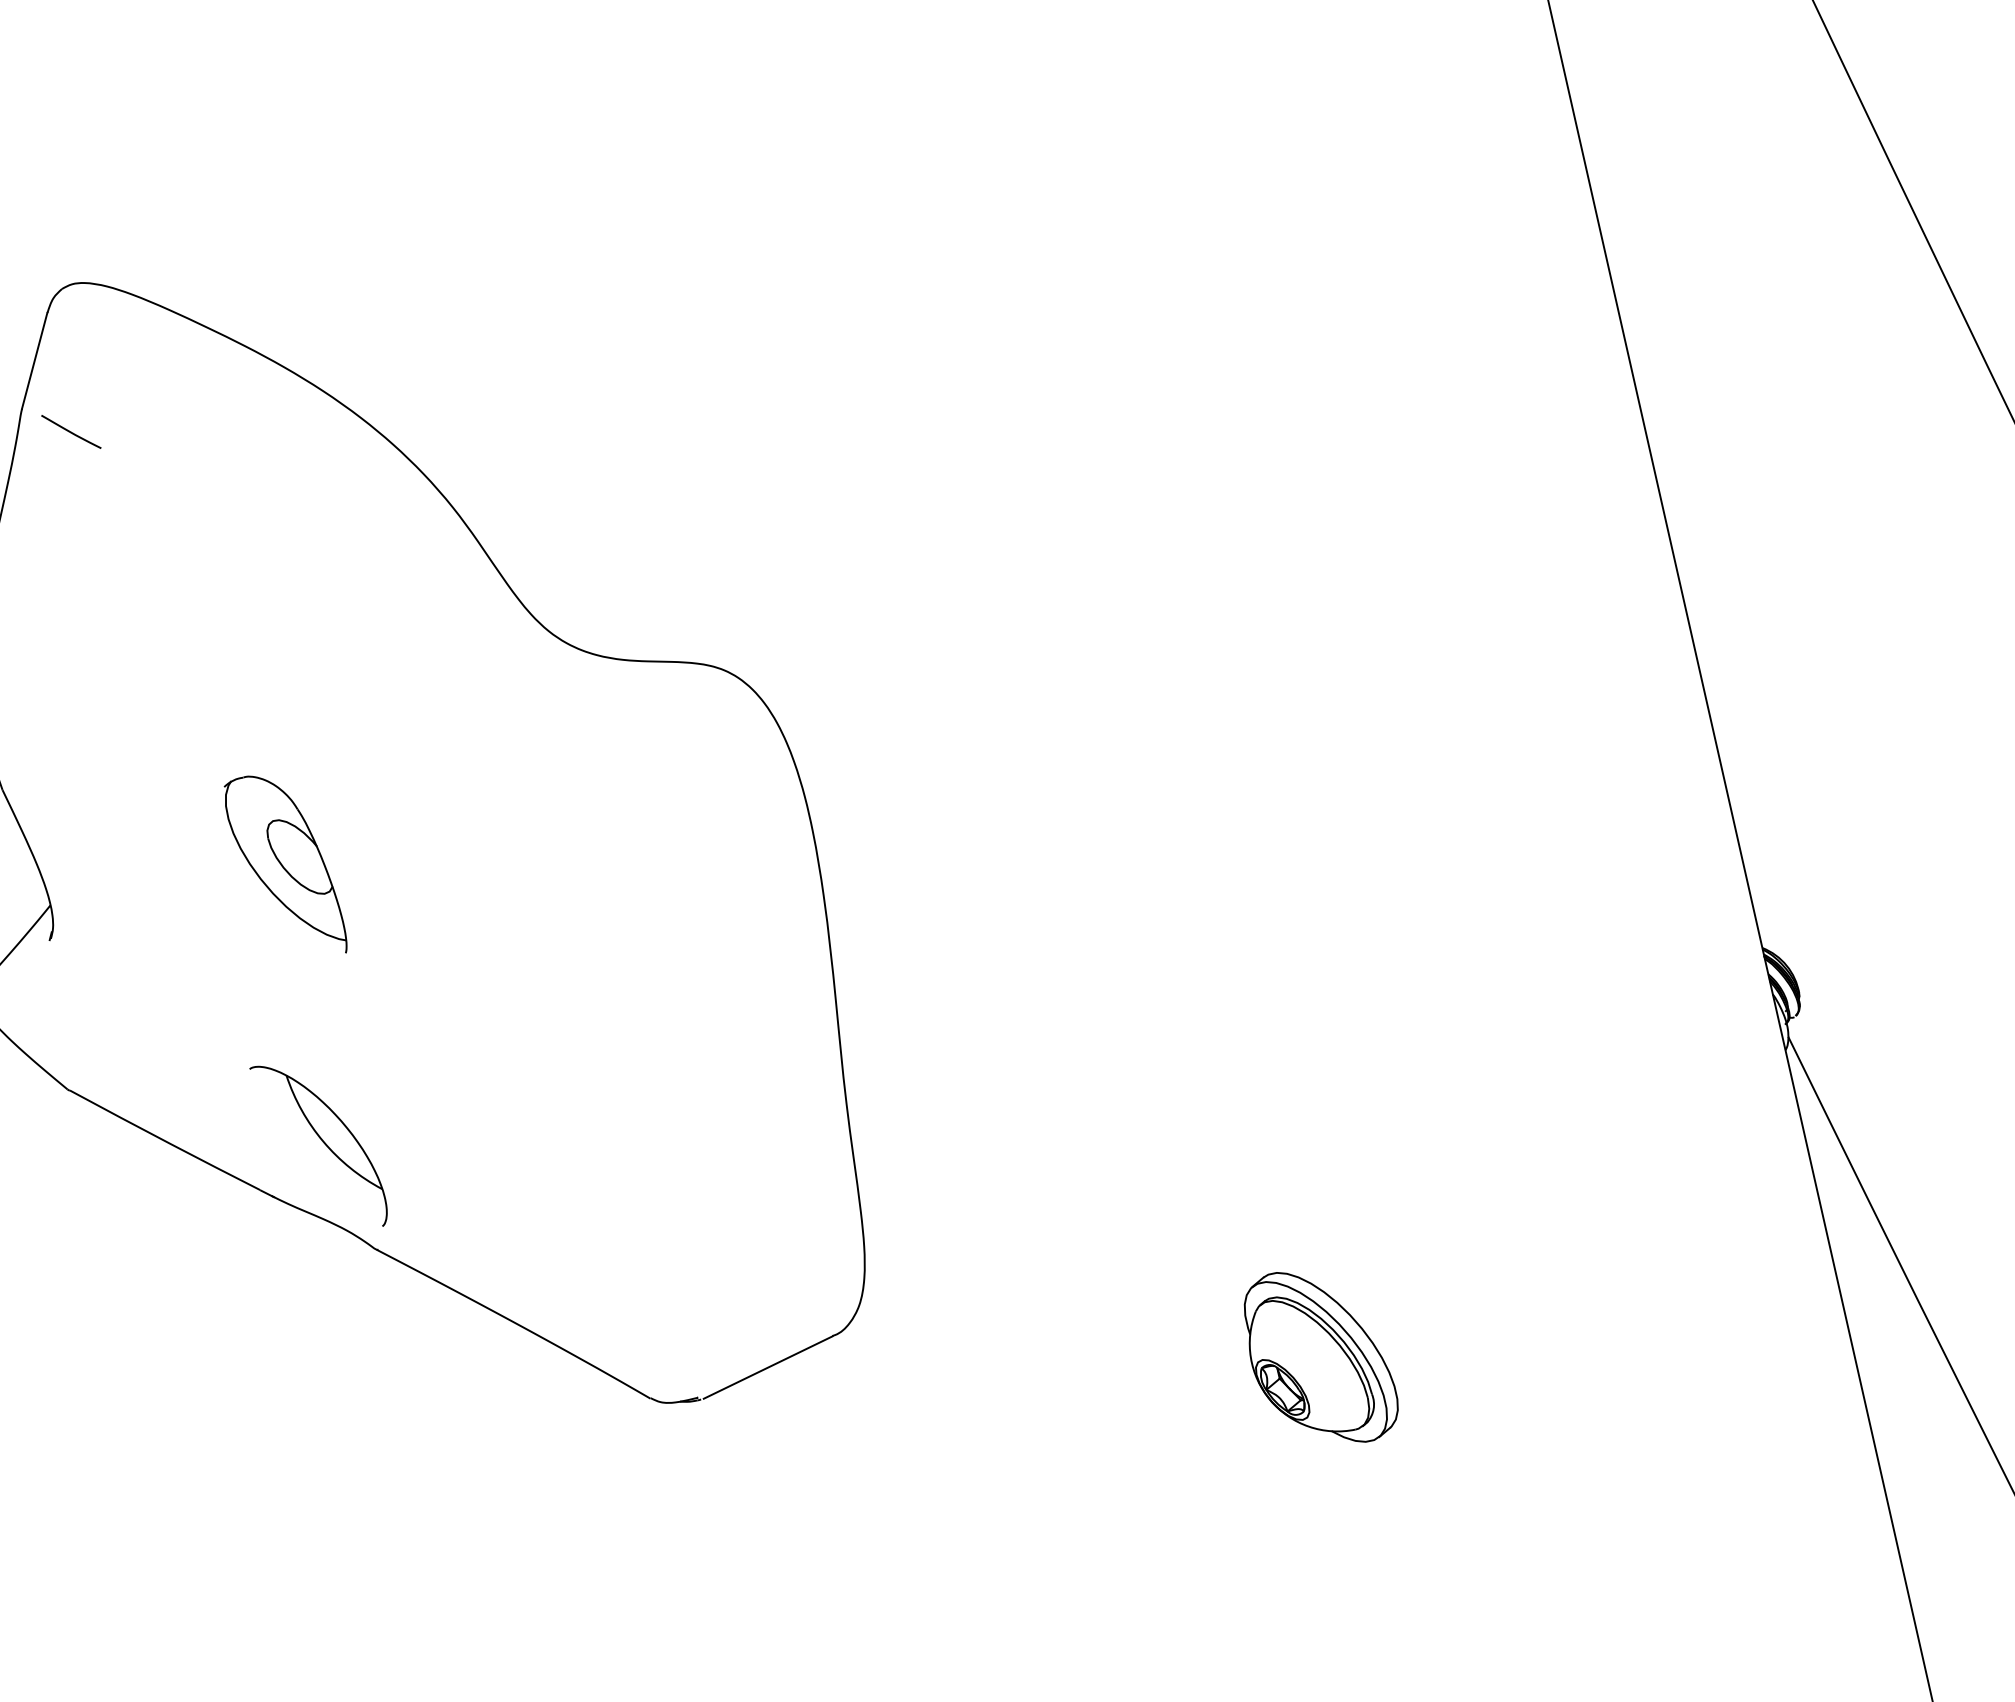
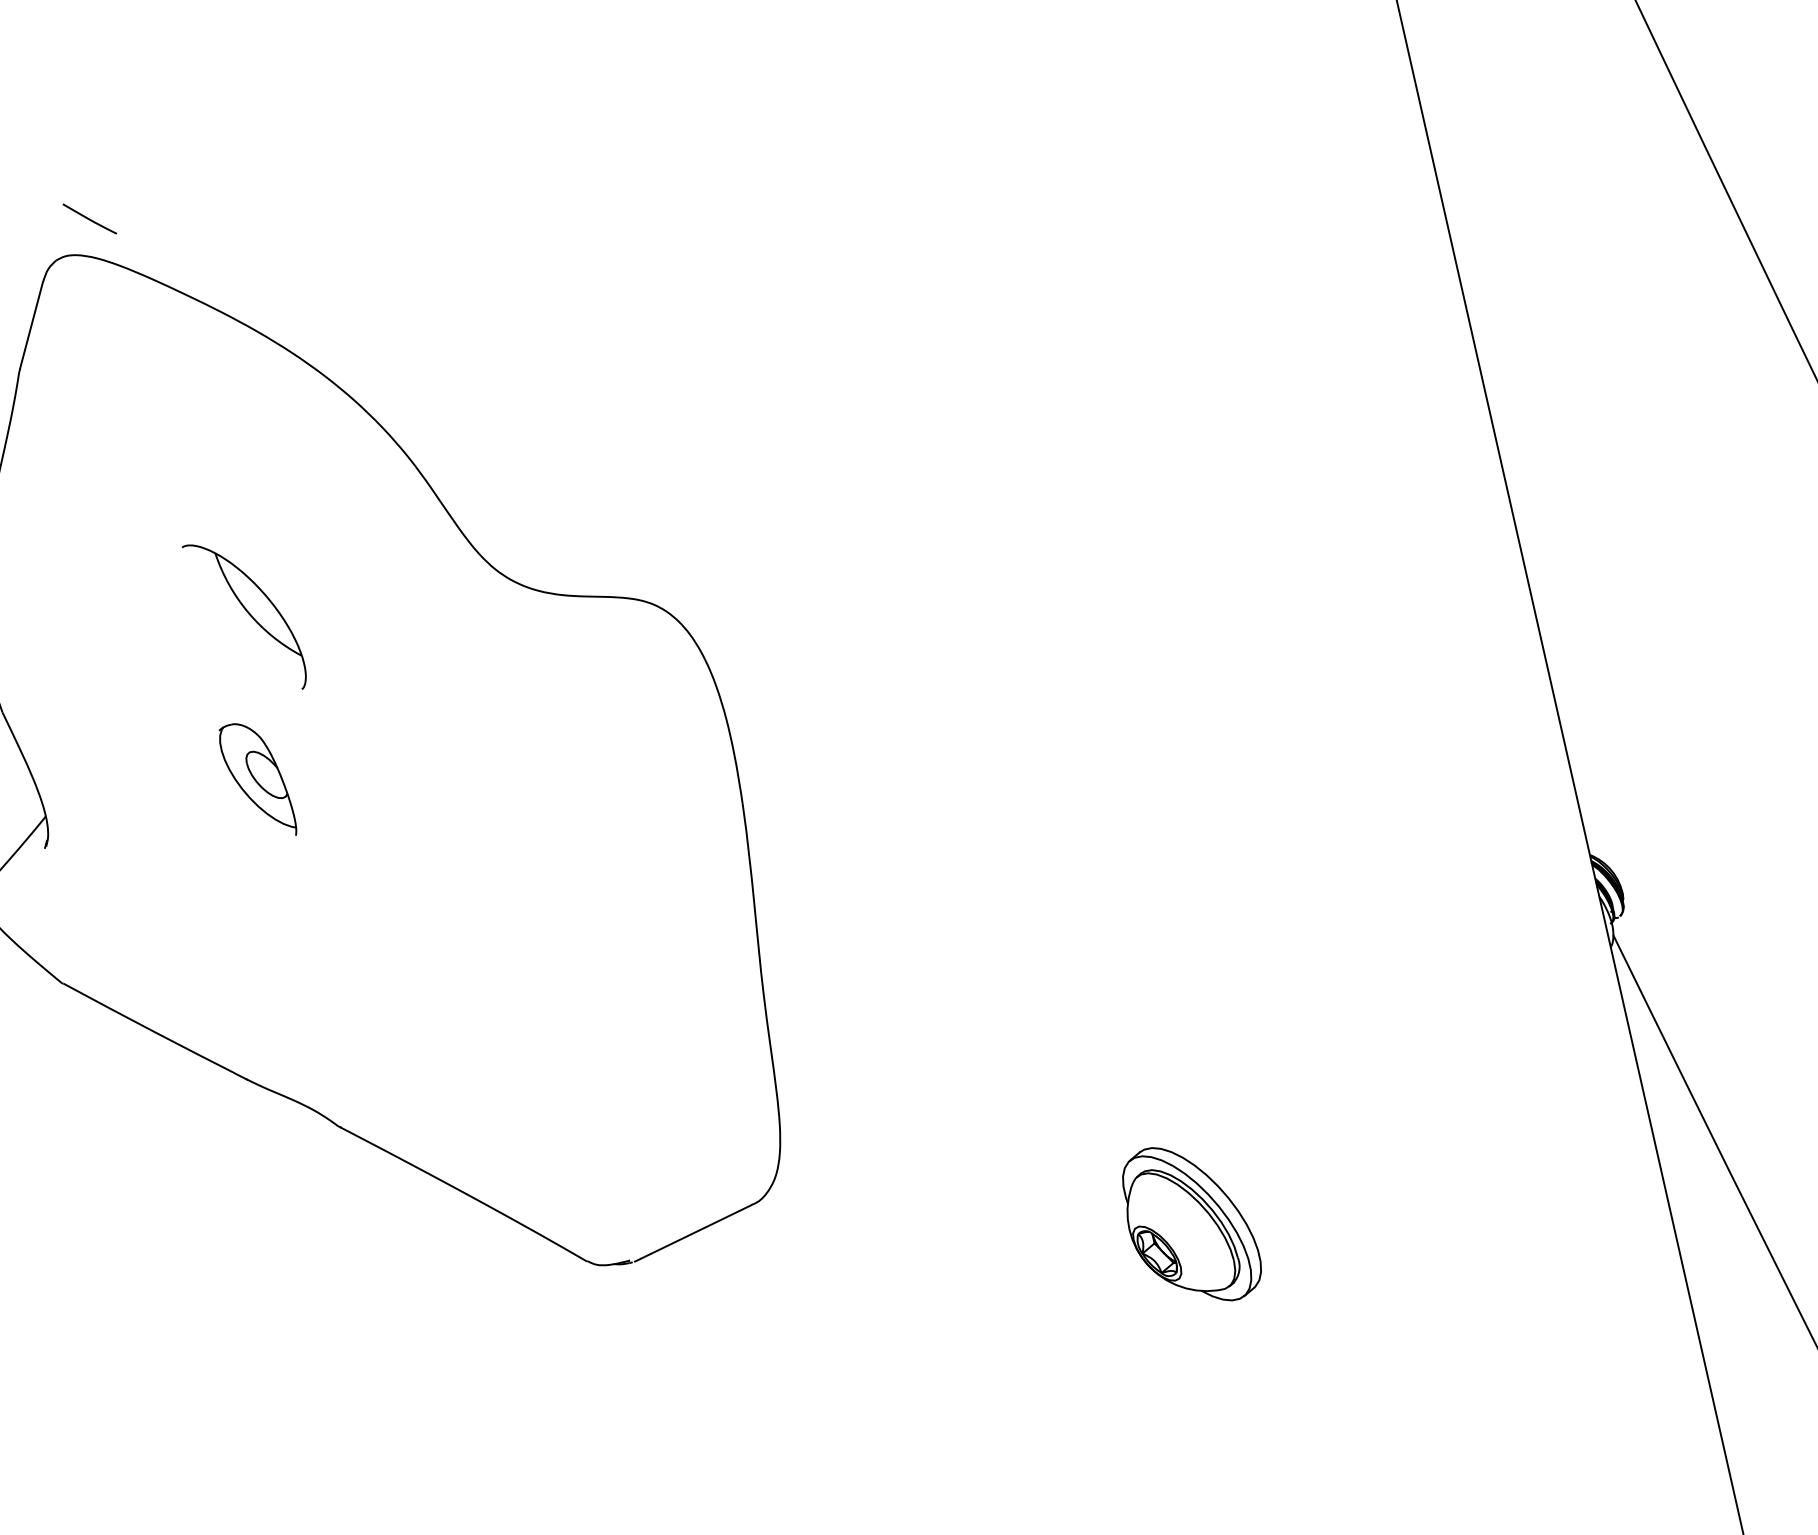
line: (71, 431) -> (89, 218), moved
part: (285, 864) -> (257, 779), size x0.7
part: (318, 1145) -> (244, 616), moved

